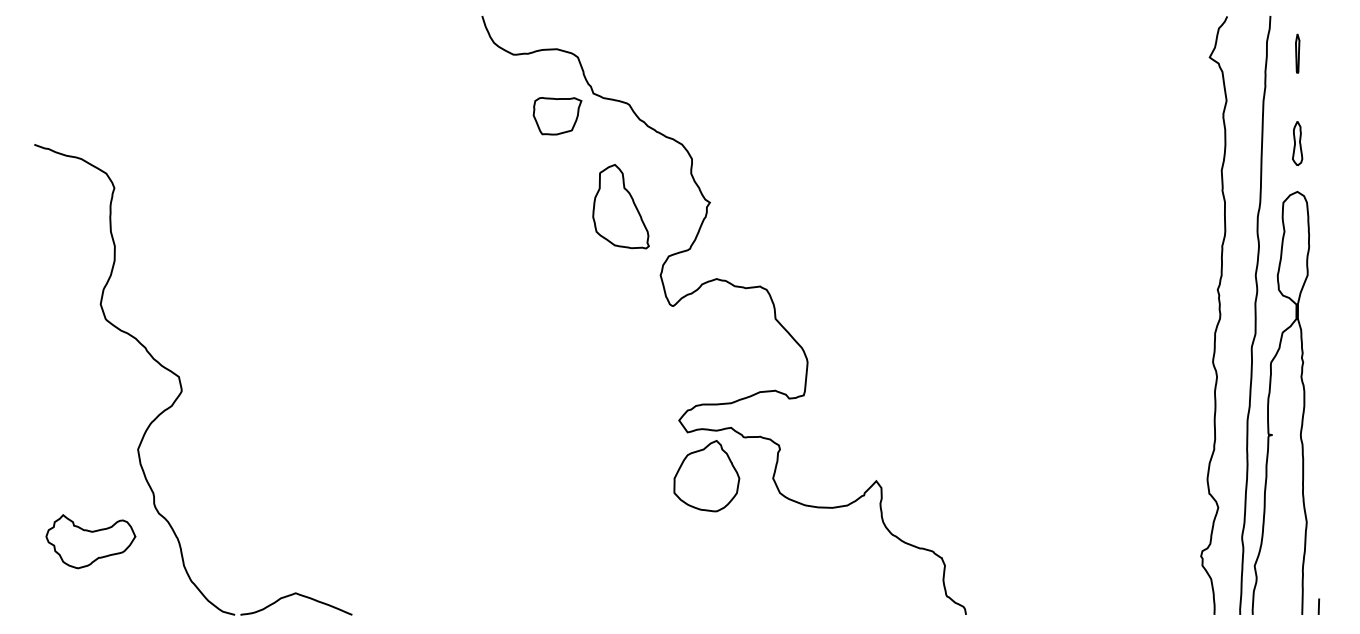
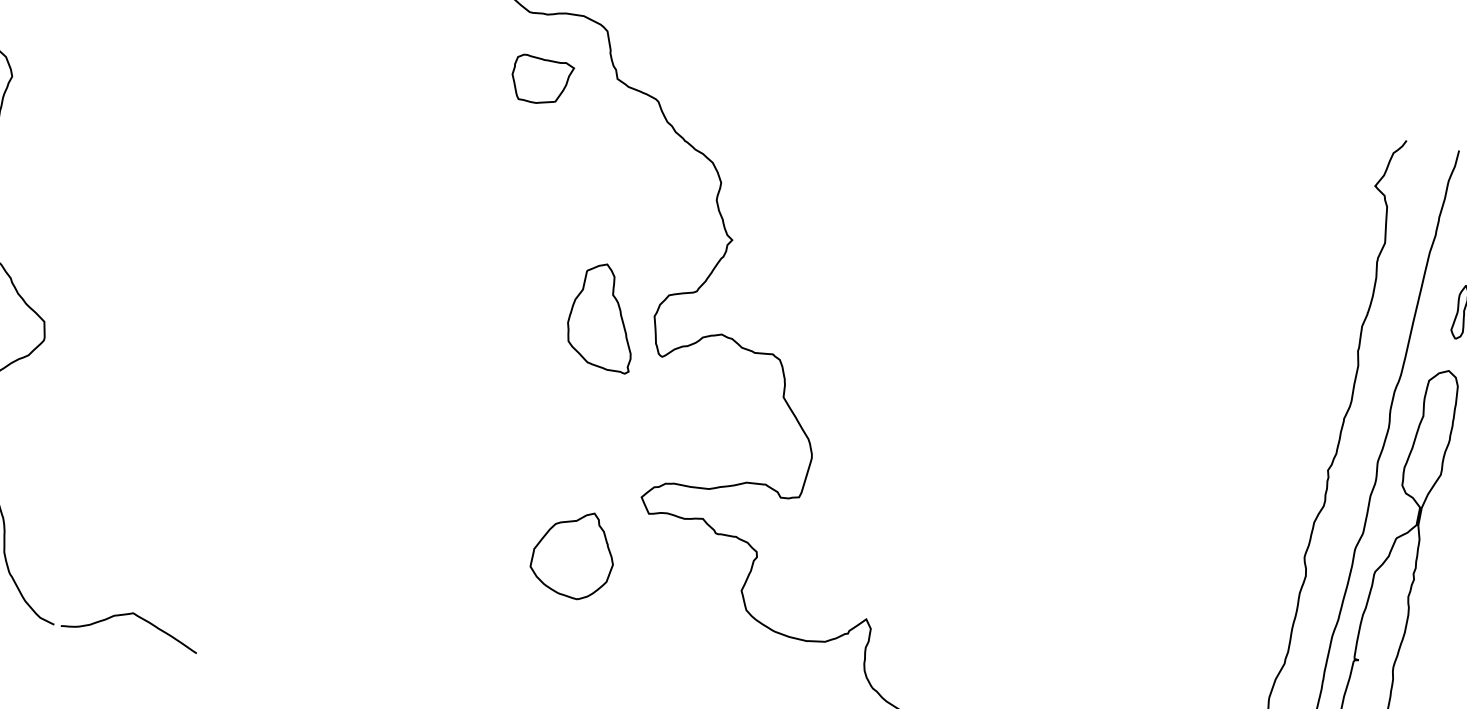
part: (557, 116) -> (541, 81), moved
part: (620, 206) -> (603, 316), moved
part: (706, 476) -> (573, 554), moved

